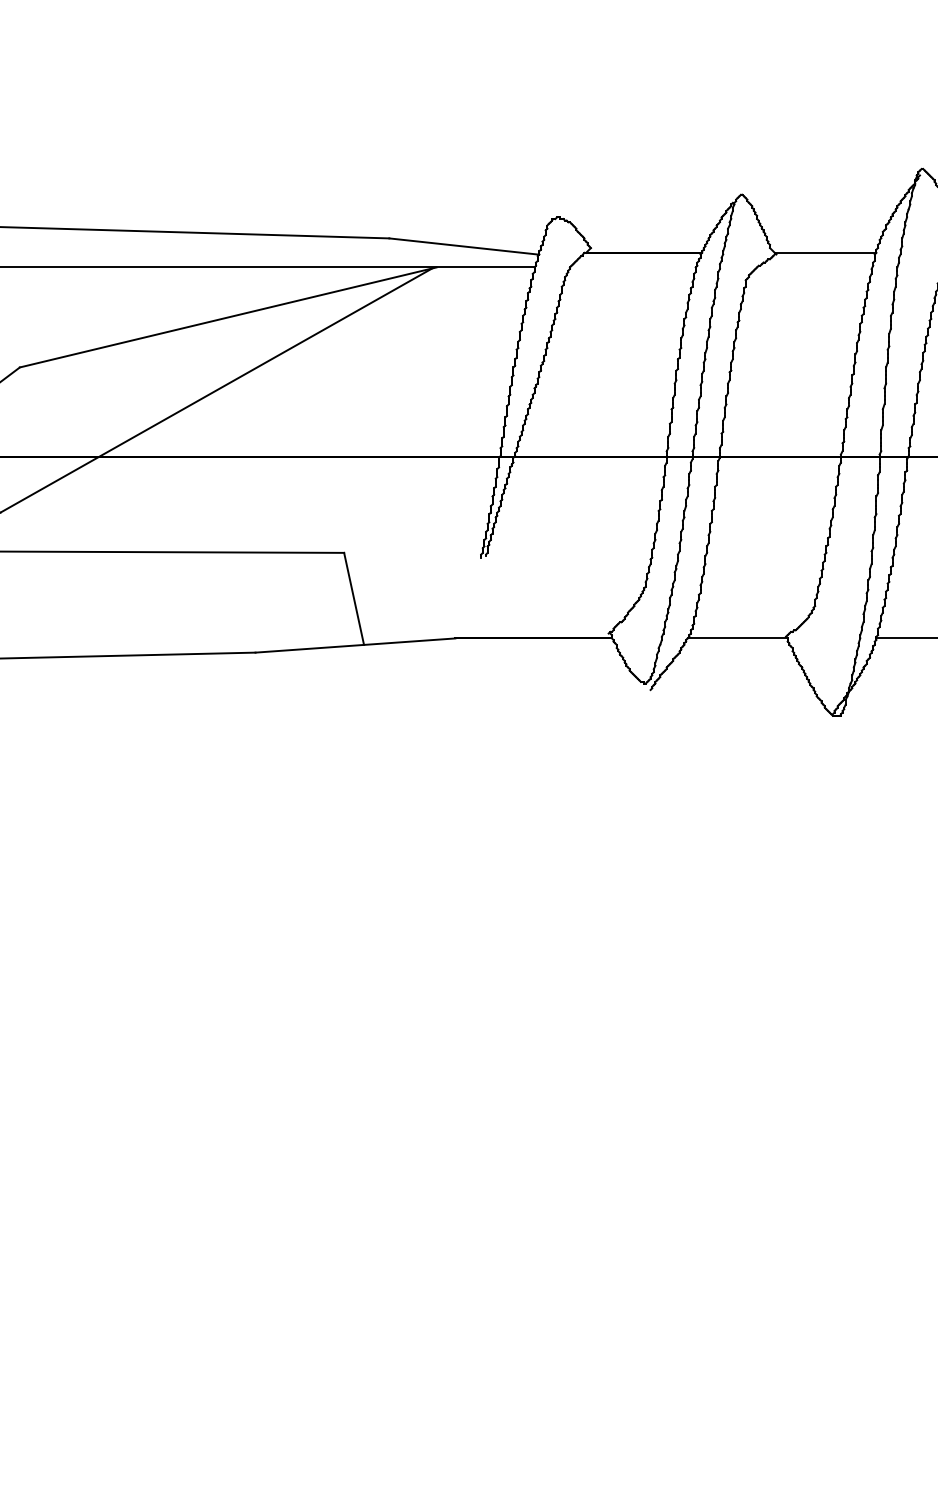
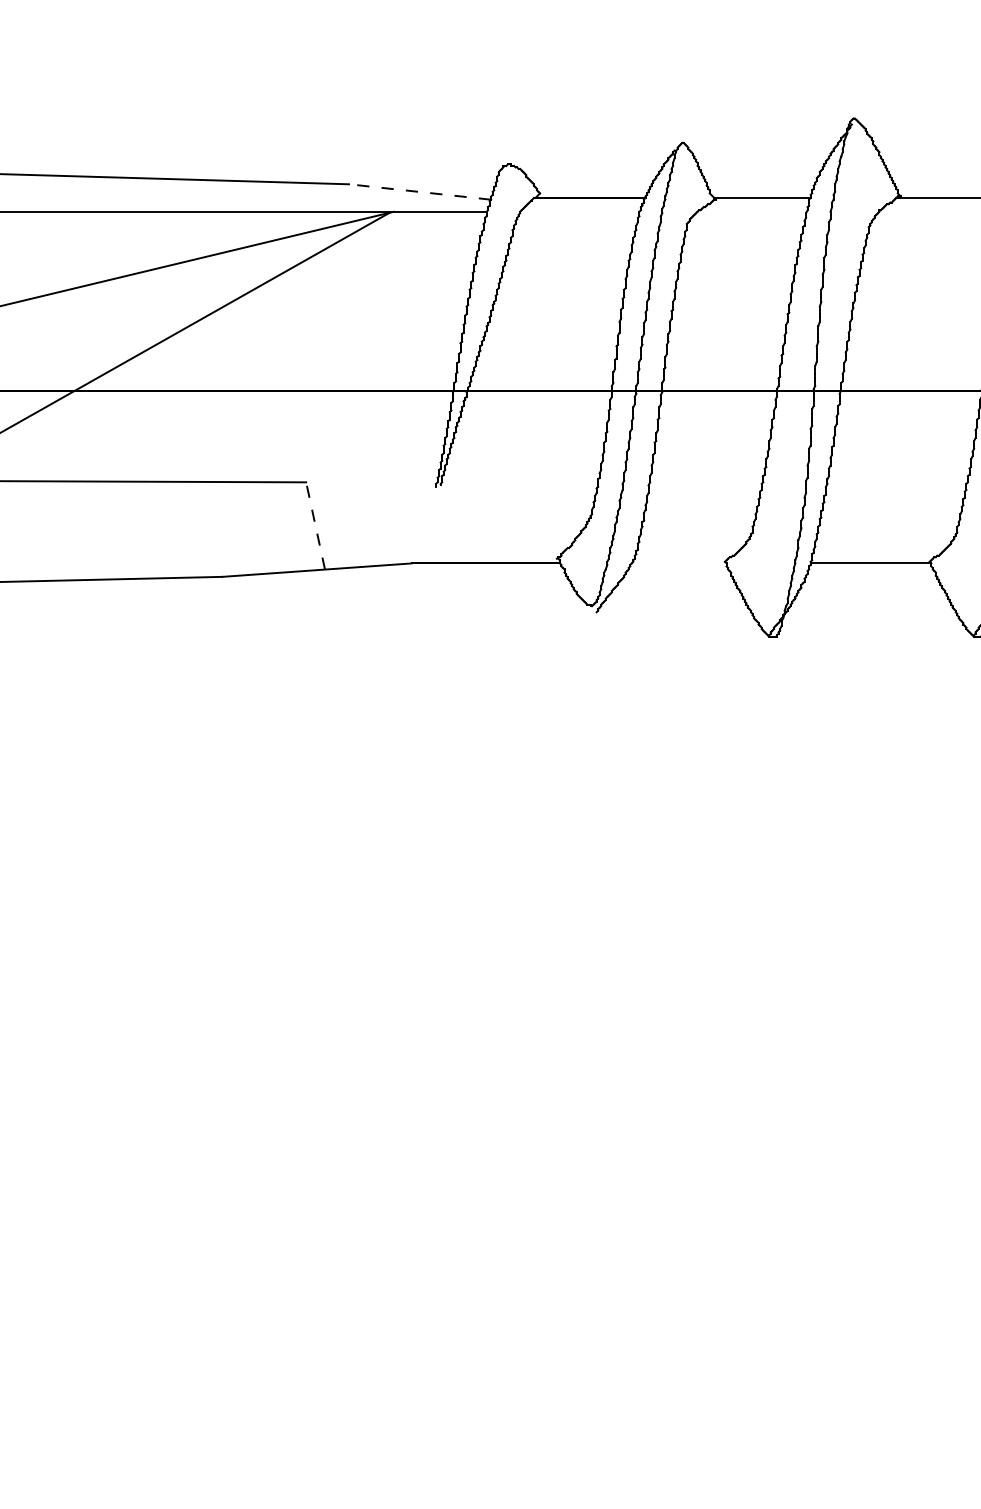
line: (463, 246) -> (419, 191), solid -> dashed
line: (353, 598) -> (315, 525), solid -> dashed
line: (736, 638) -> (678, 563), removed

